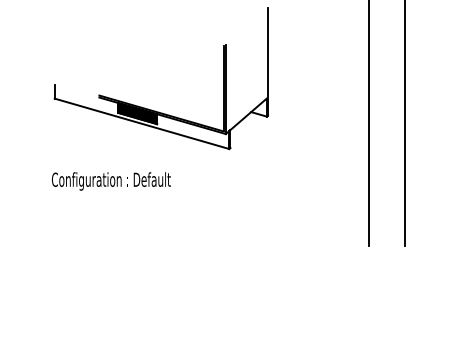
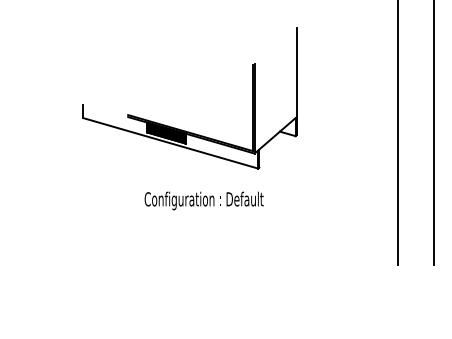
text: (111, 181) -> (204, 201), moved

